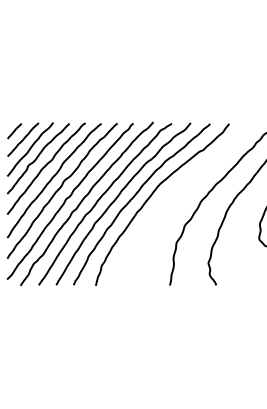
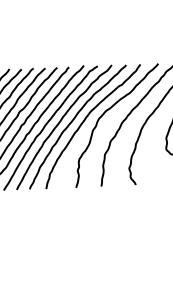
curve: (176, 190) -> (103, 115), added

